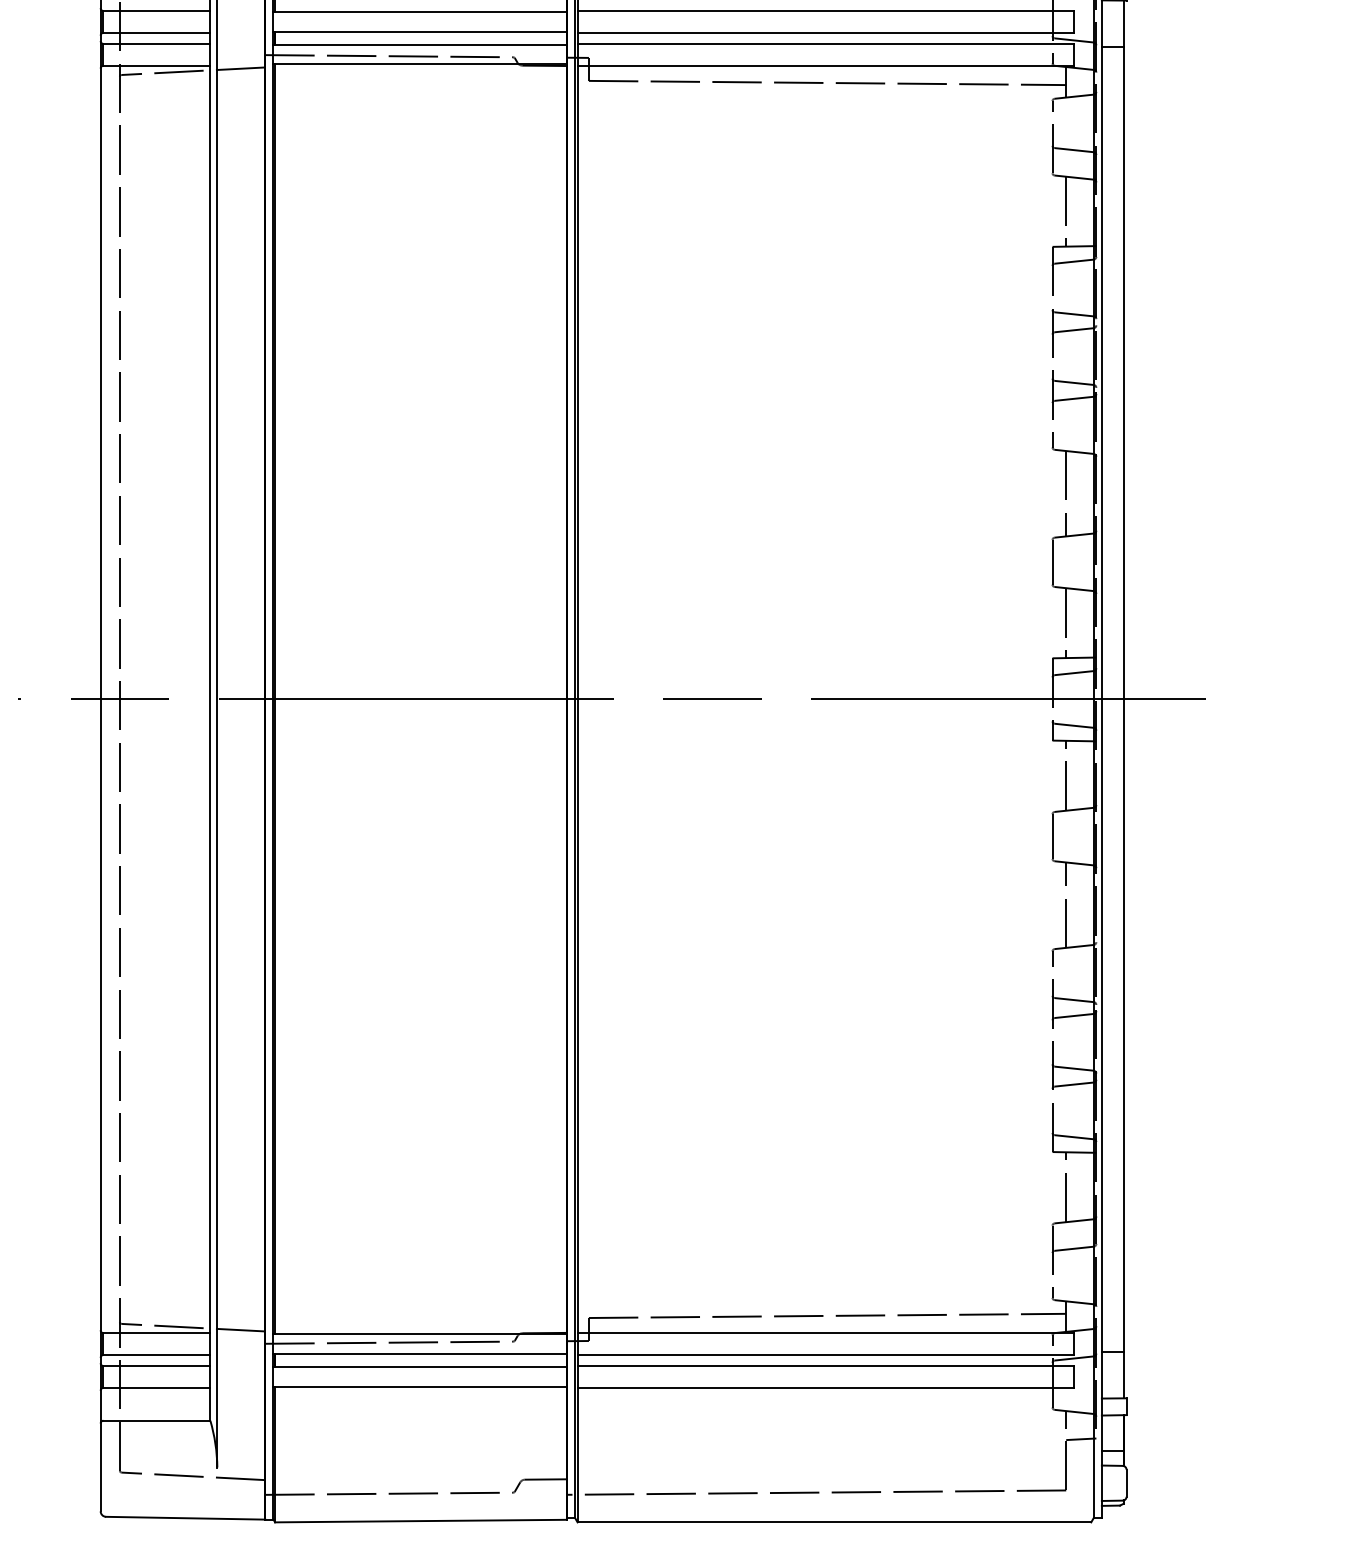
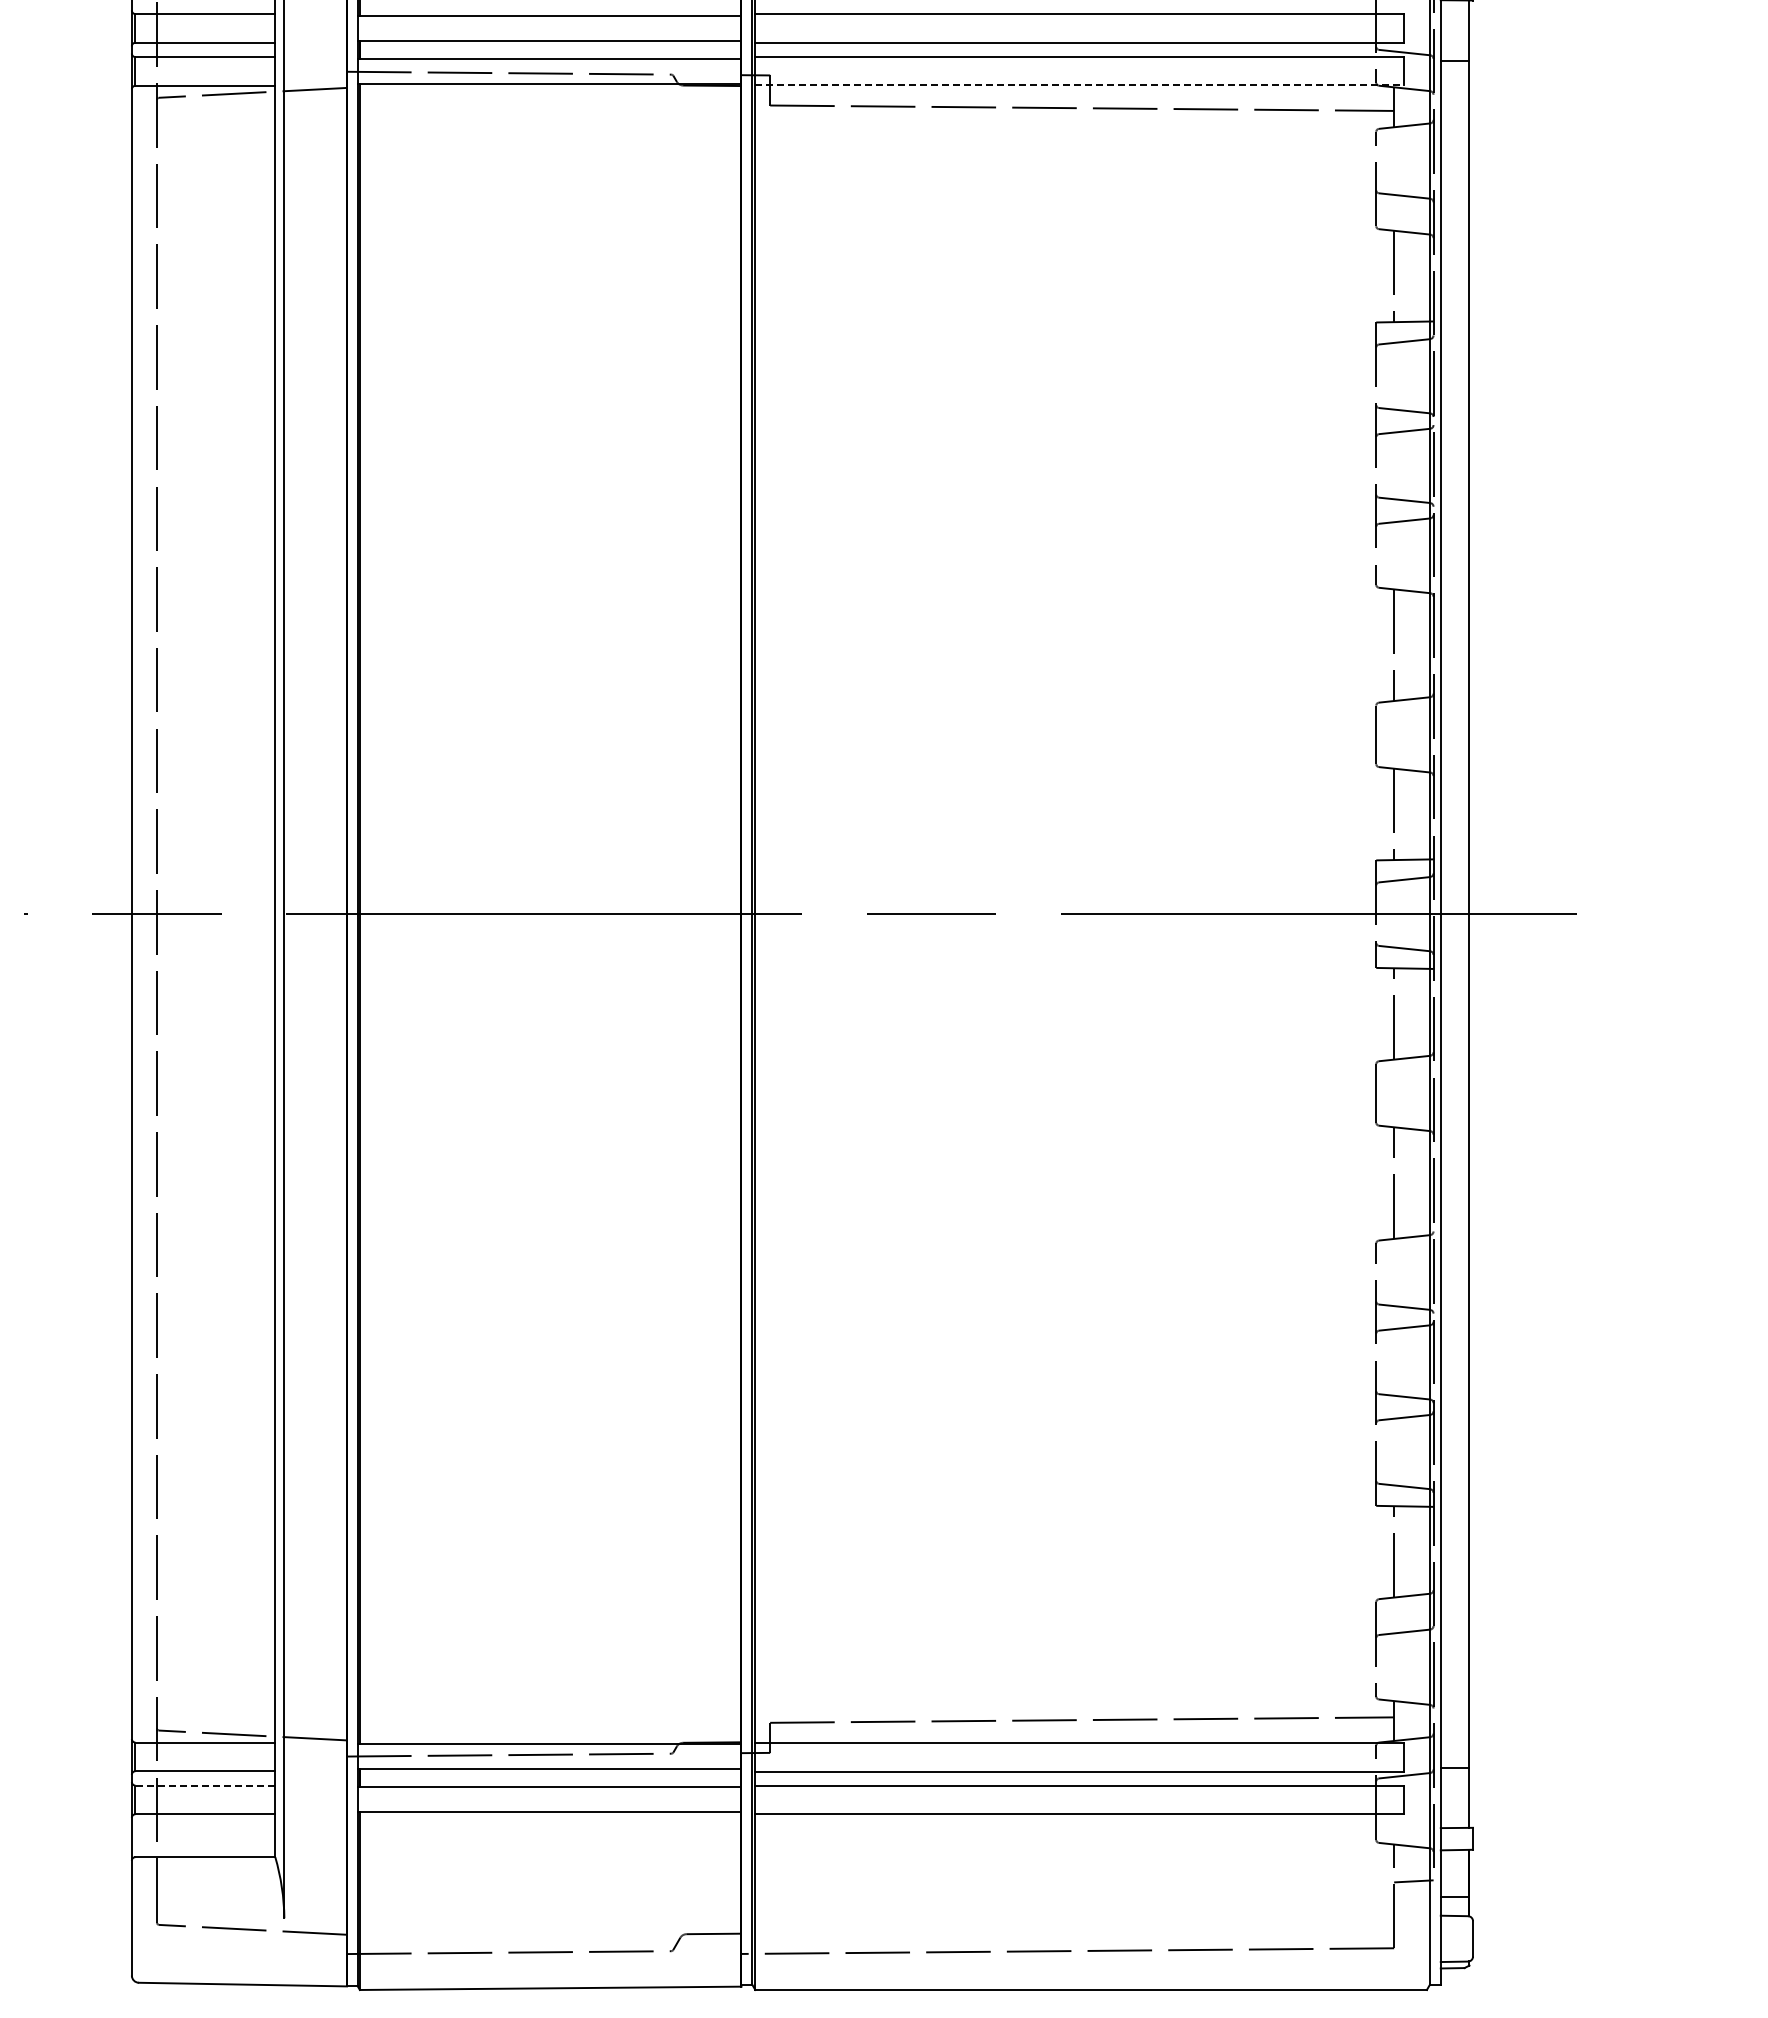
line: (826, 65) -> (1080, 85), solid -> dashed
line: (157, 1365) -> (205, 1785), solid -> dashed

